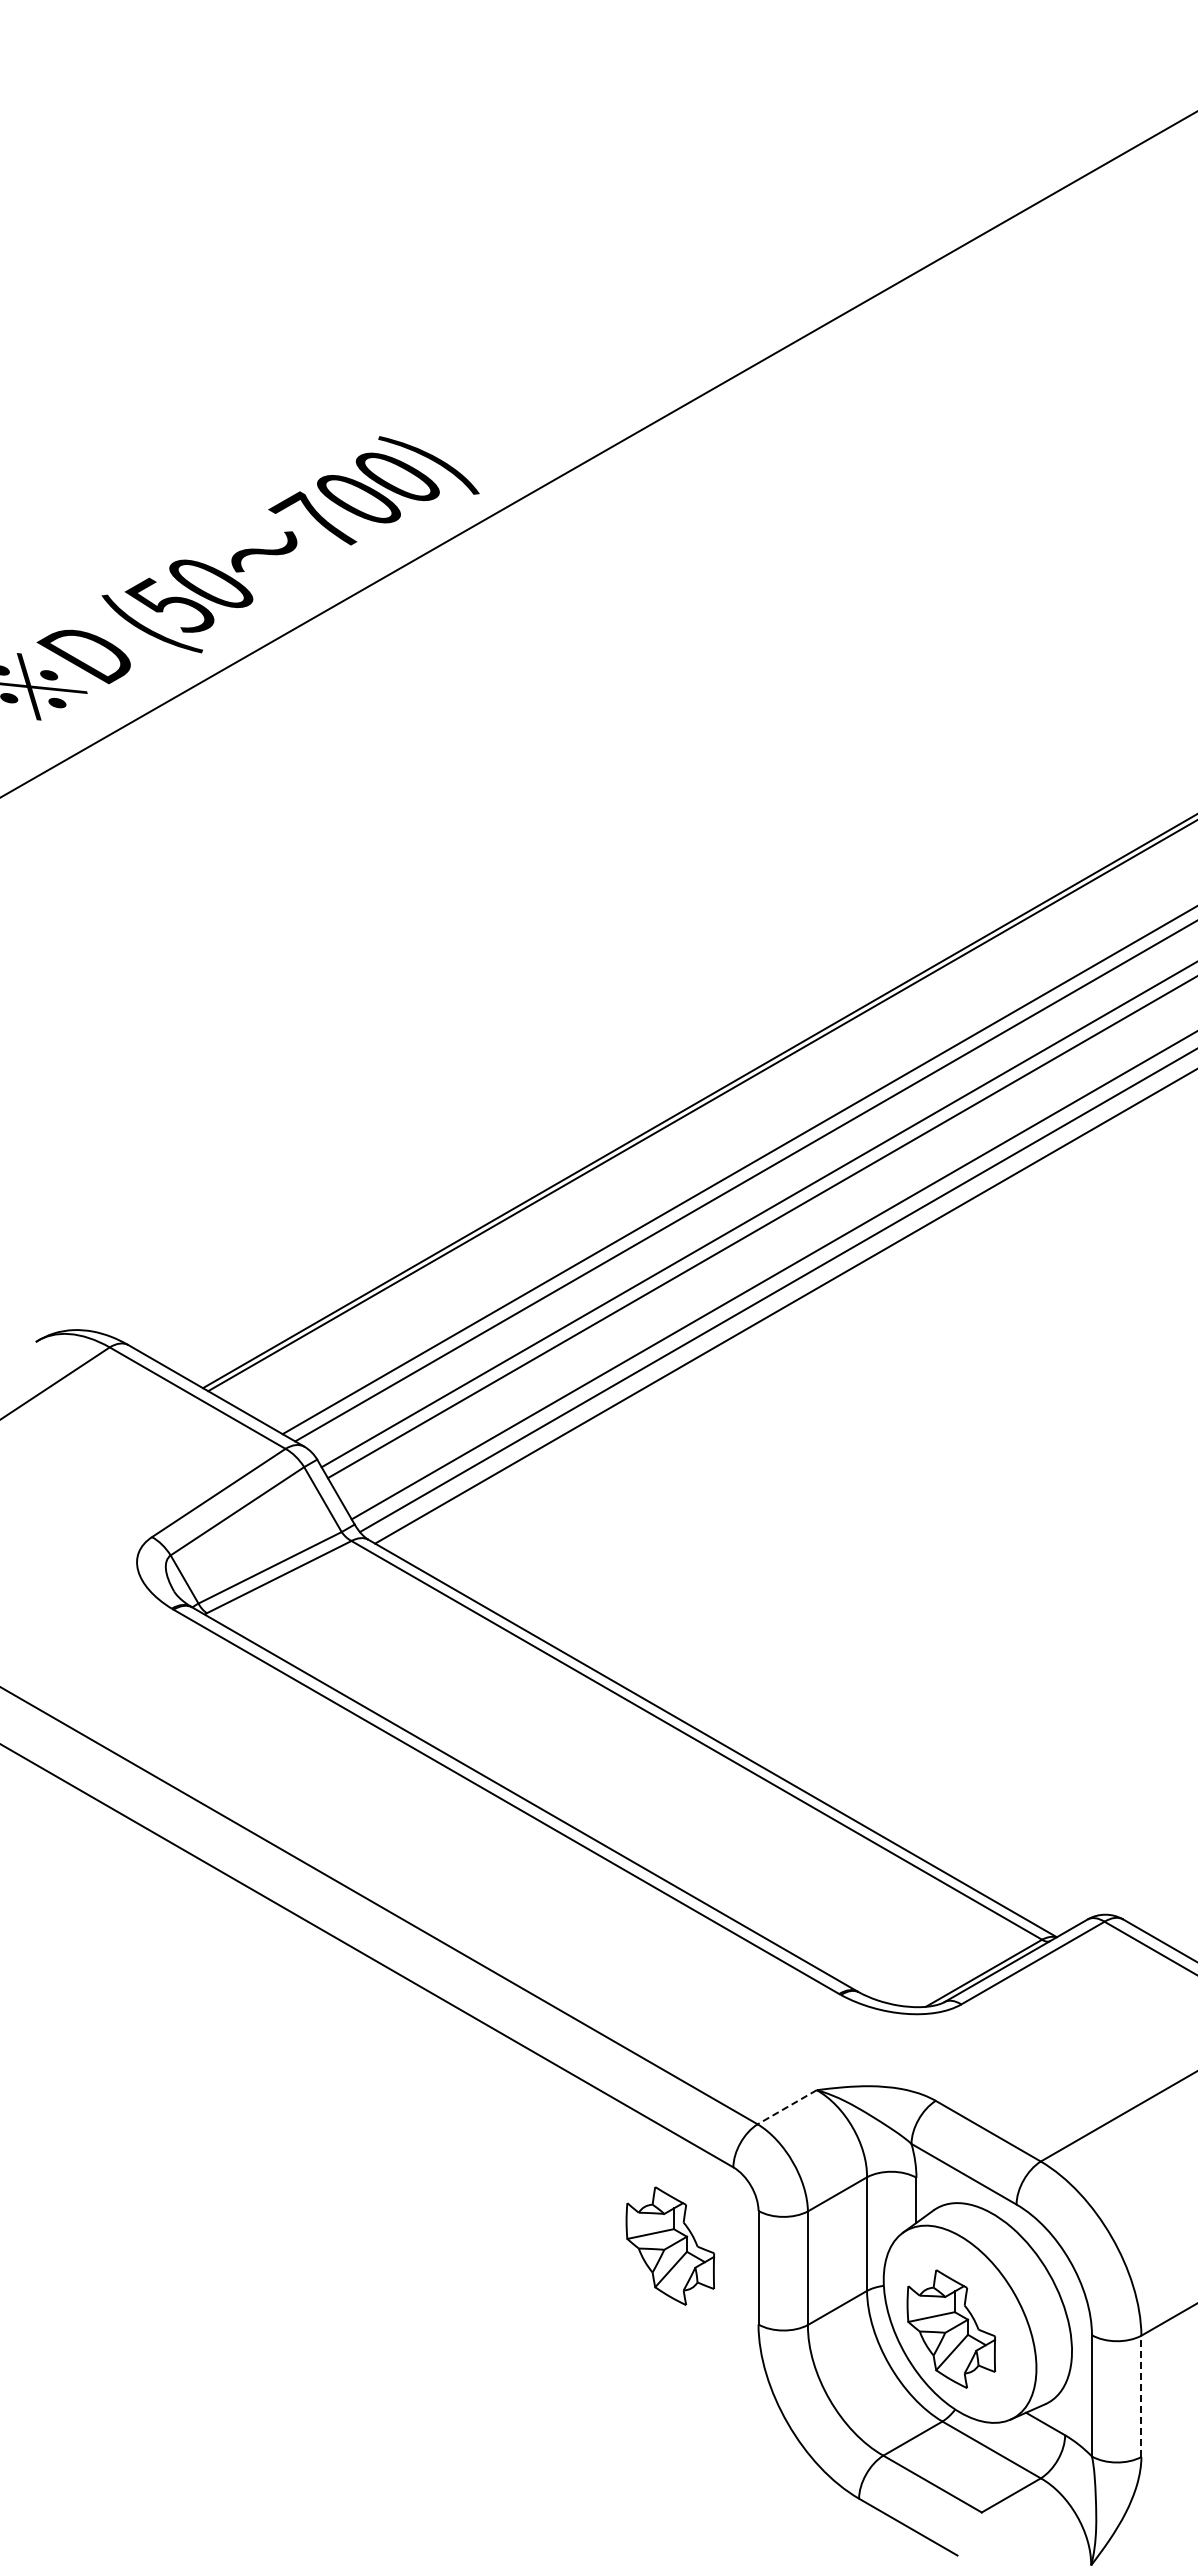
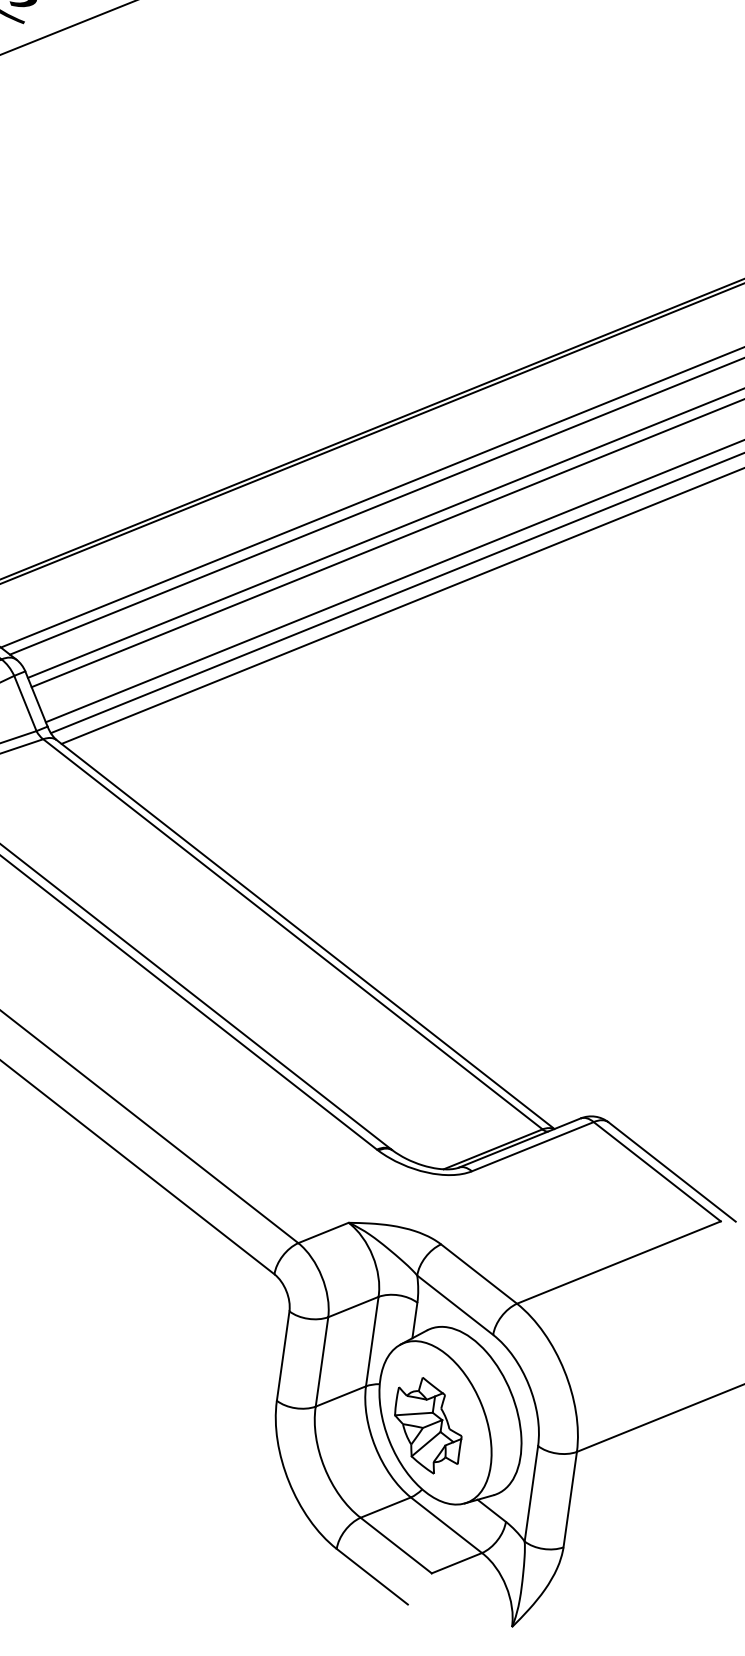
line: (786, 2107) -> (322, 1233), dashed -> solid
part: (670, 2245) -> (216, 1328), removed
line: (1141, 2396) -> (570, 1499), dashed -> solid

